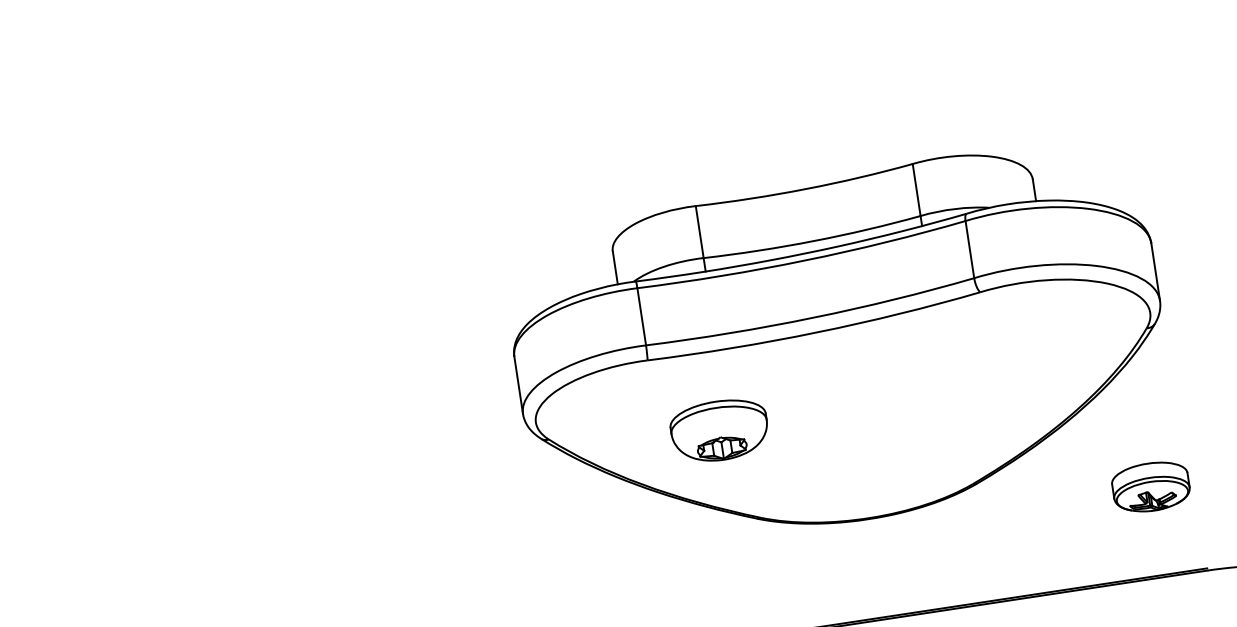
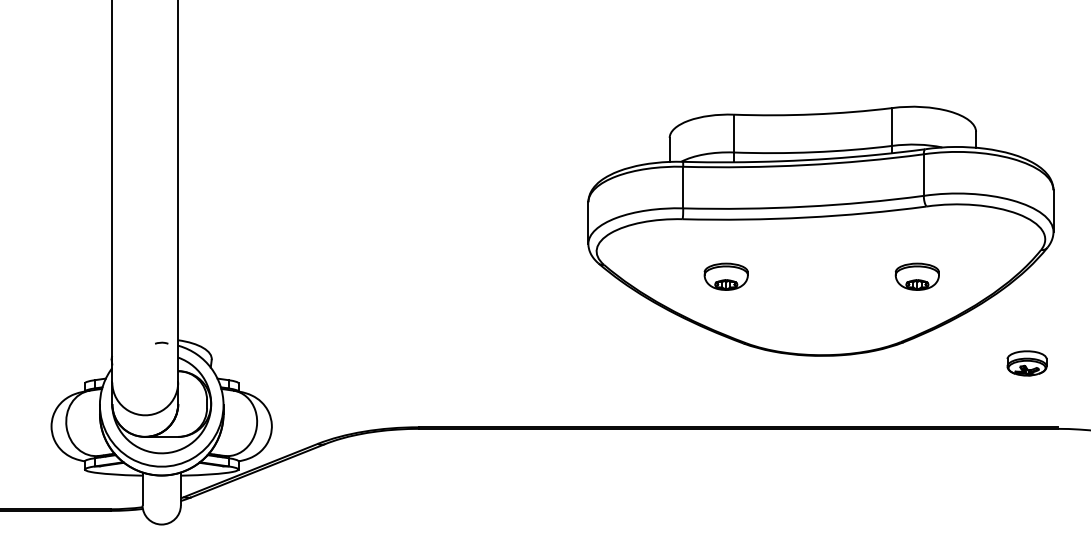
part: (980, 390) -> (916, 276), added
part: (718, 430) -> (725, 276), size x0.62
part: (1150, 487) -> (1026, 363), size x0.71

